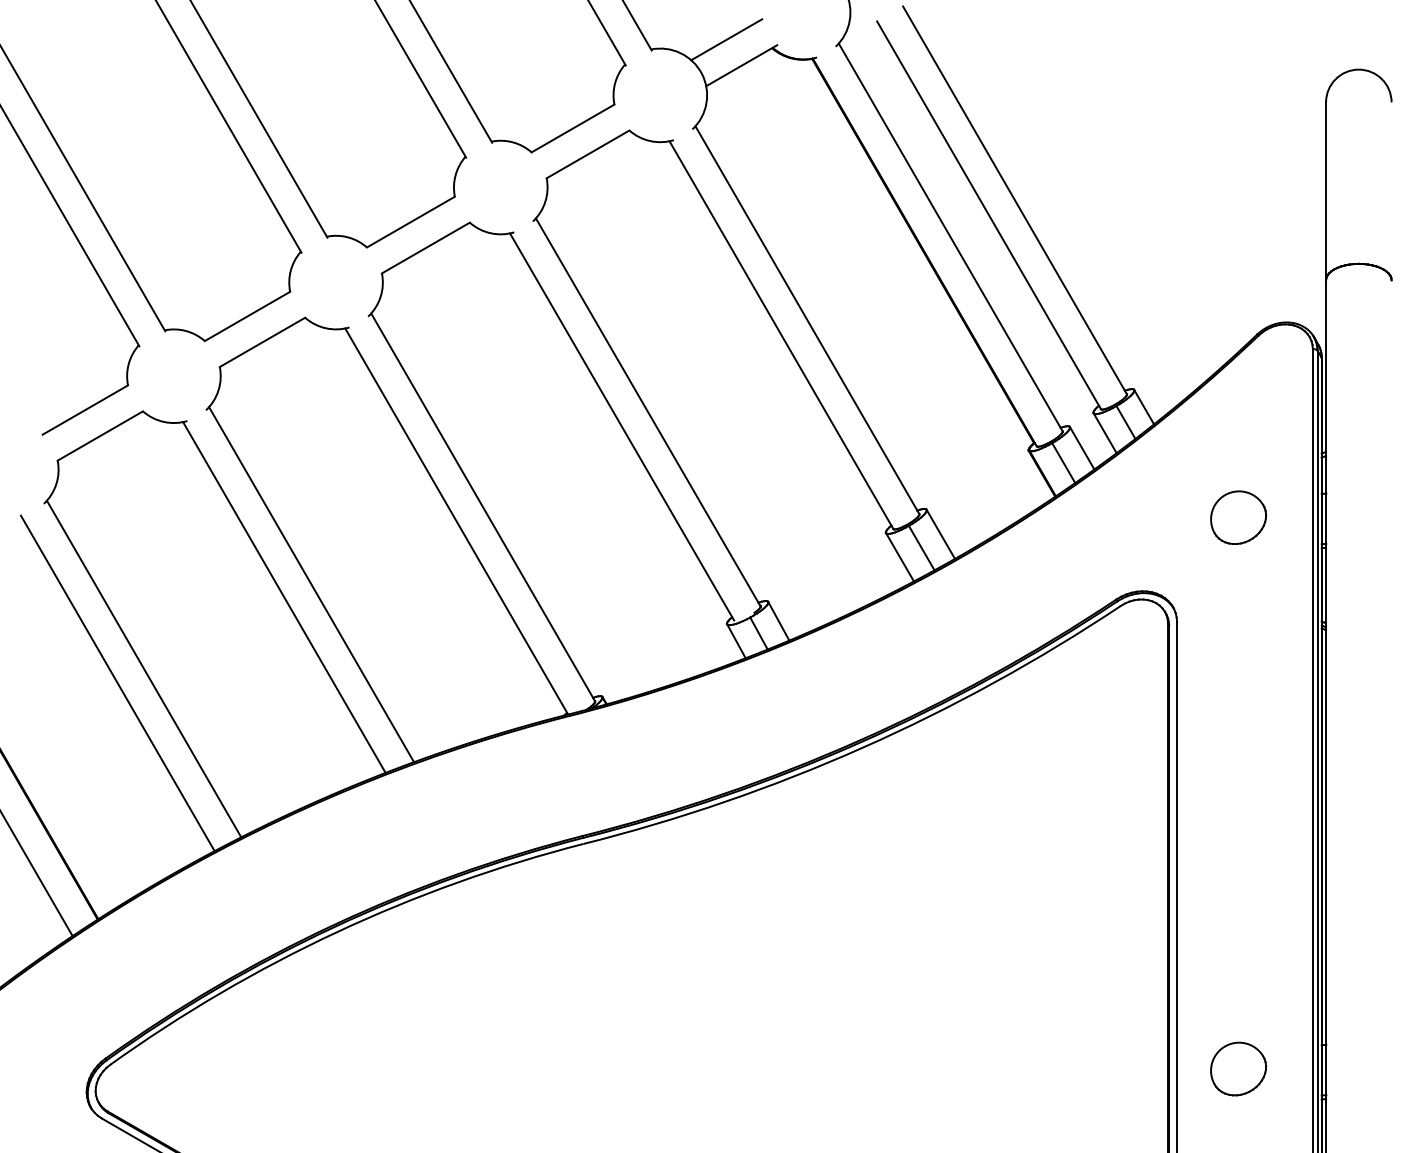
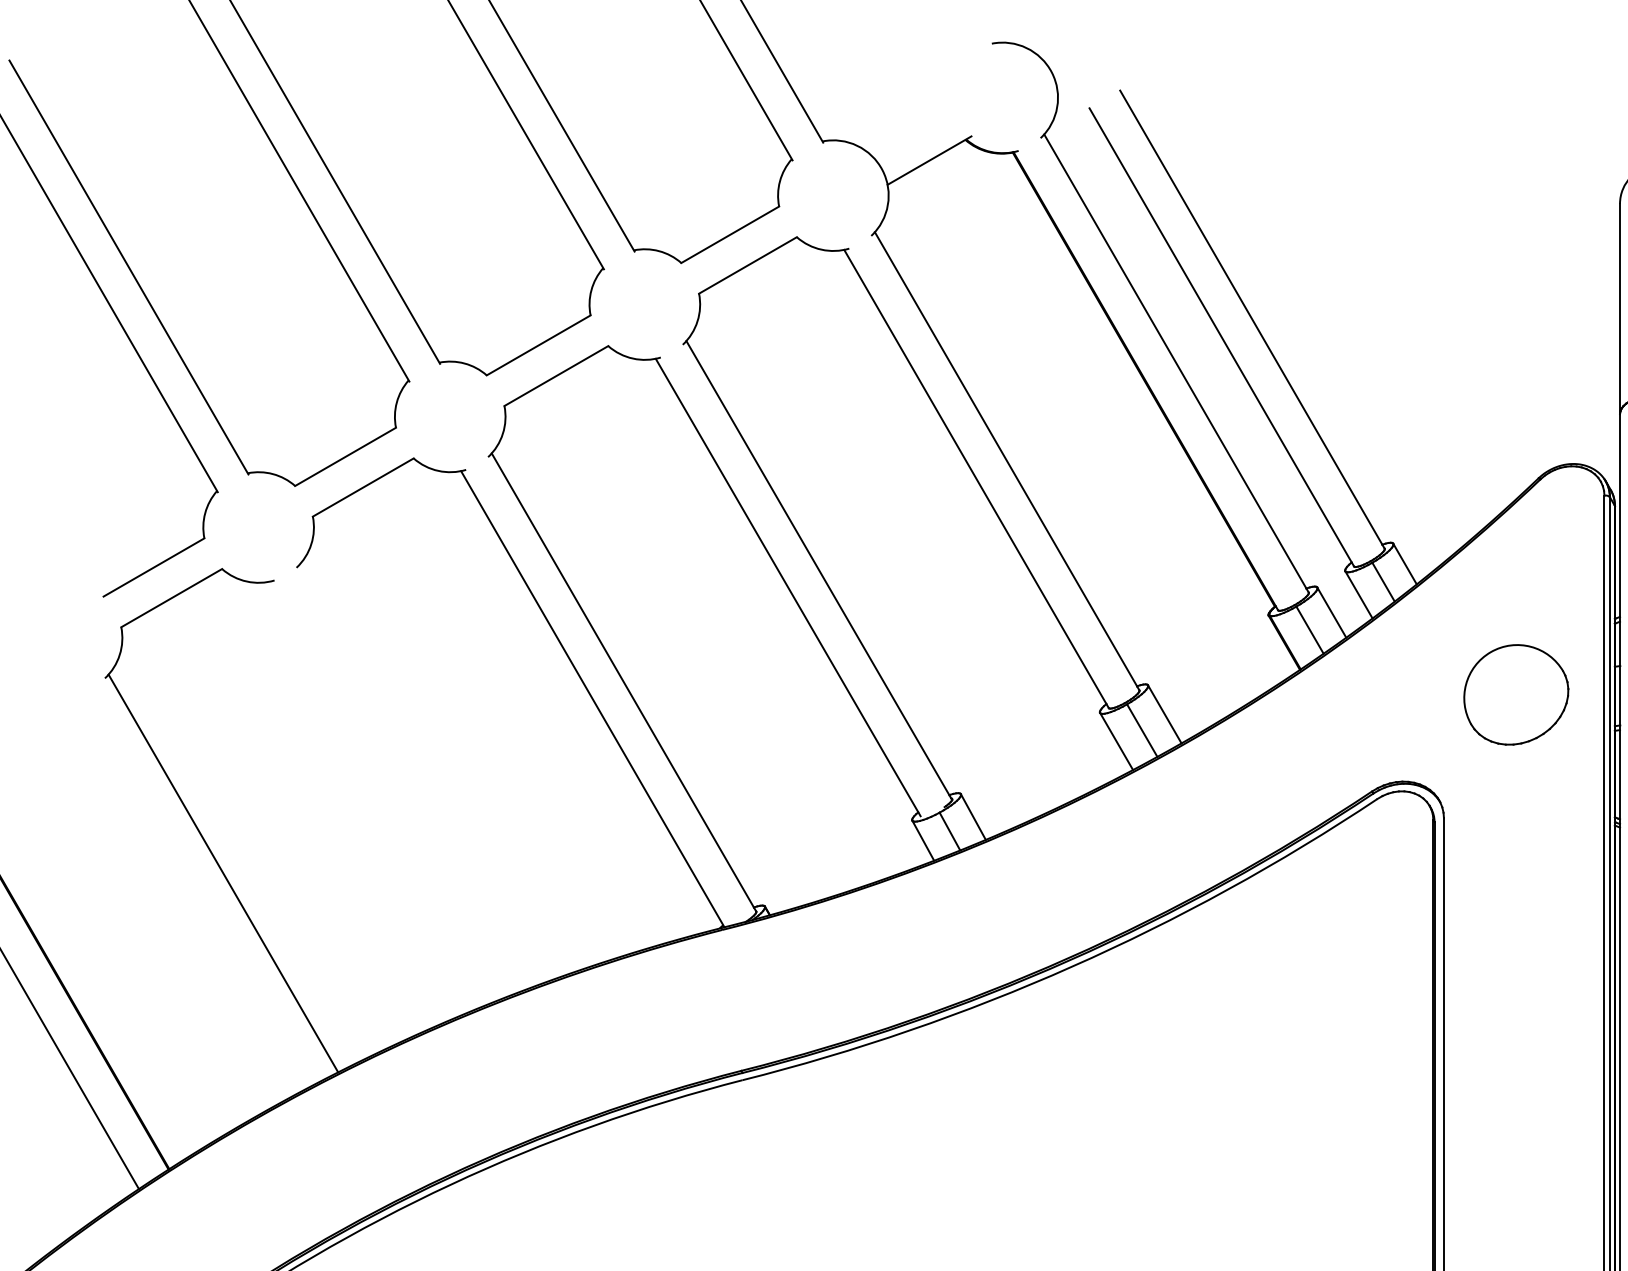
line: (726, 39) -> (911, 129), removed
part: (1238, 517) -> (1516, 694), size x1.6
line: (311, 584) -> (421, 773), removed
line: (284, 597) -> (389, 788), removed
line: (117, 683) -> (191, 890), removed

